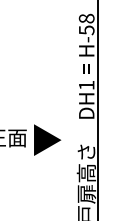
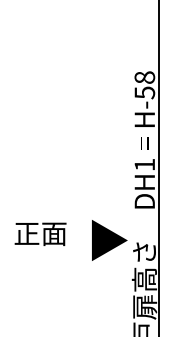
part: (47, 140) -> (109, 240), moved

